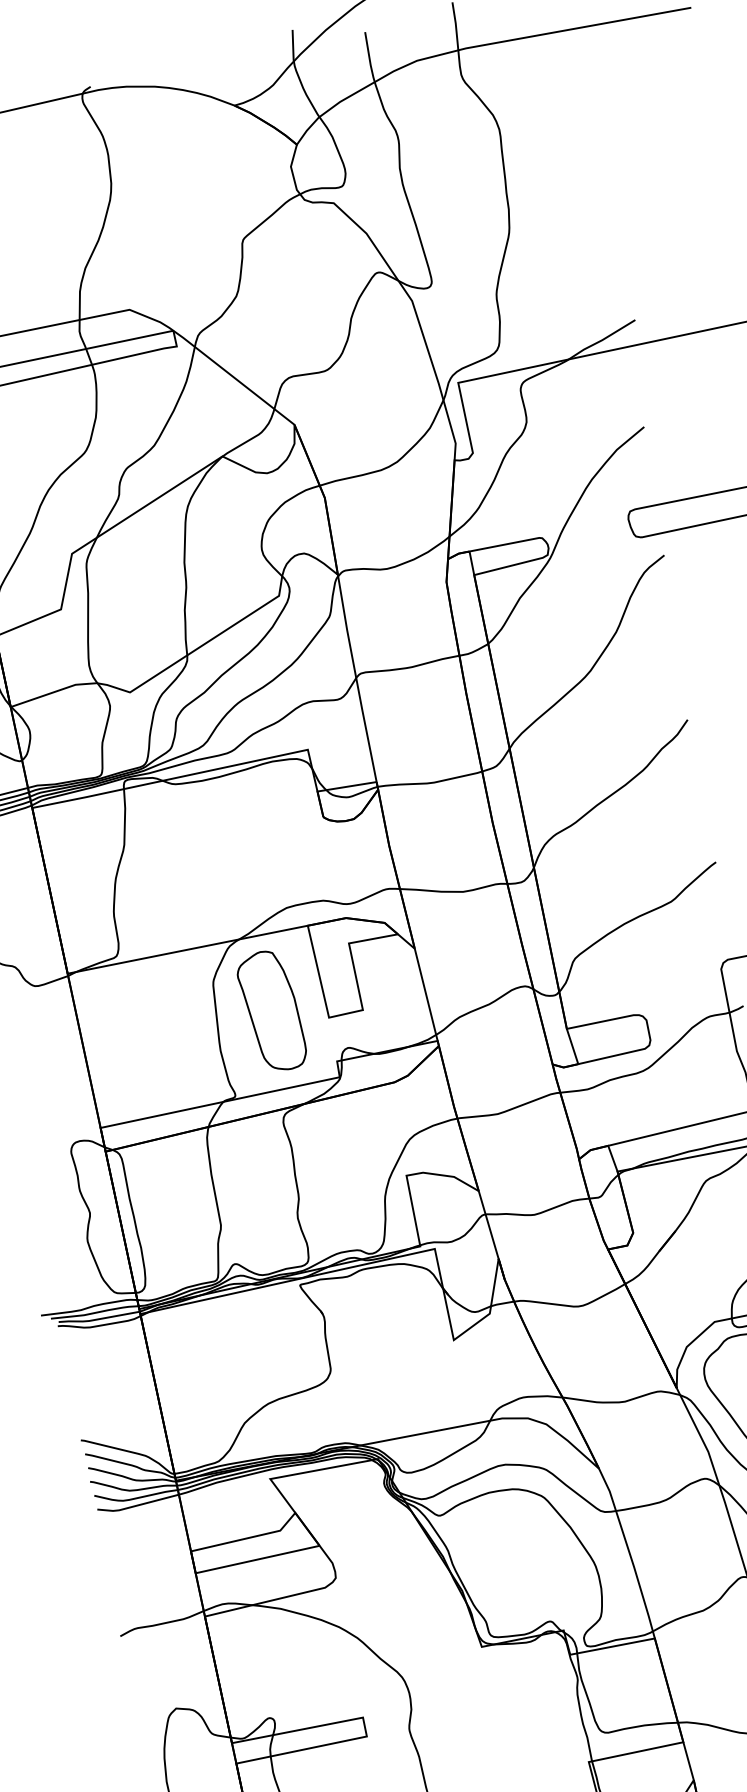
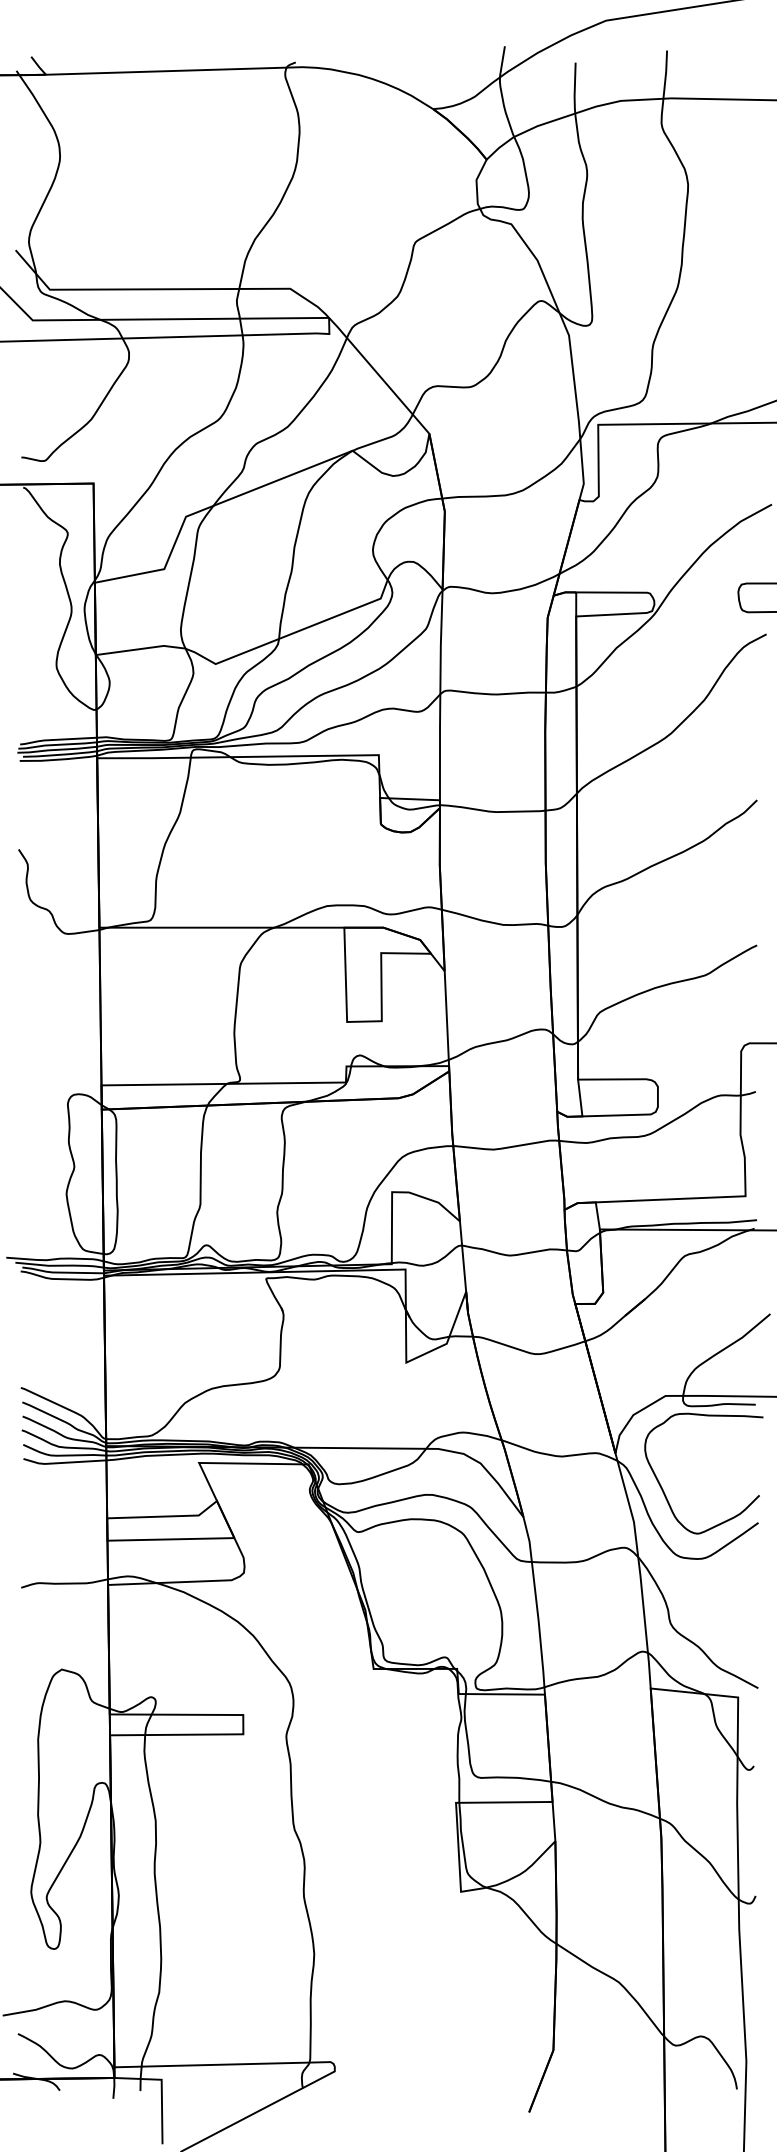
part: (271, 1011) -> (291, 1004), removed

